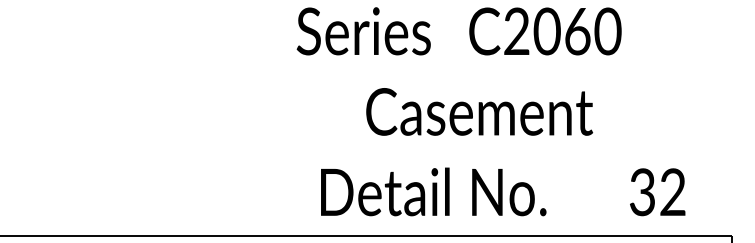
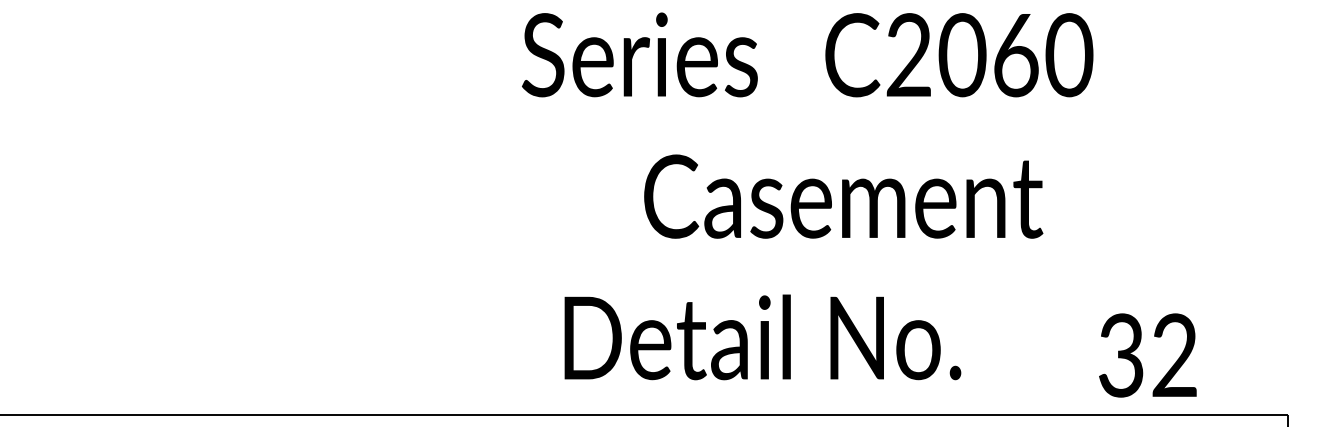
text: (657, 192) -> (1147, 355), moved

